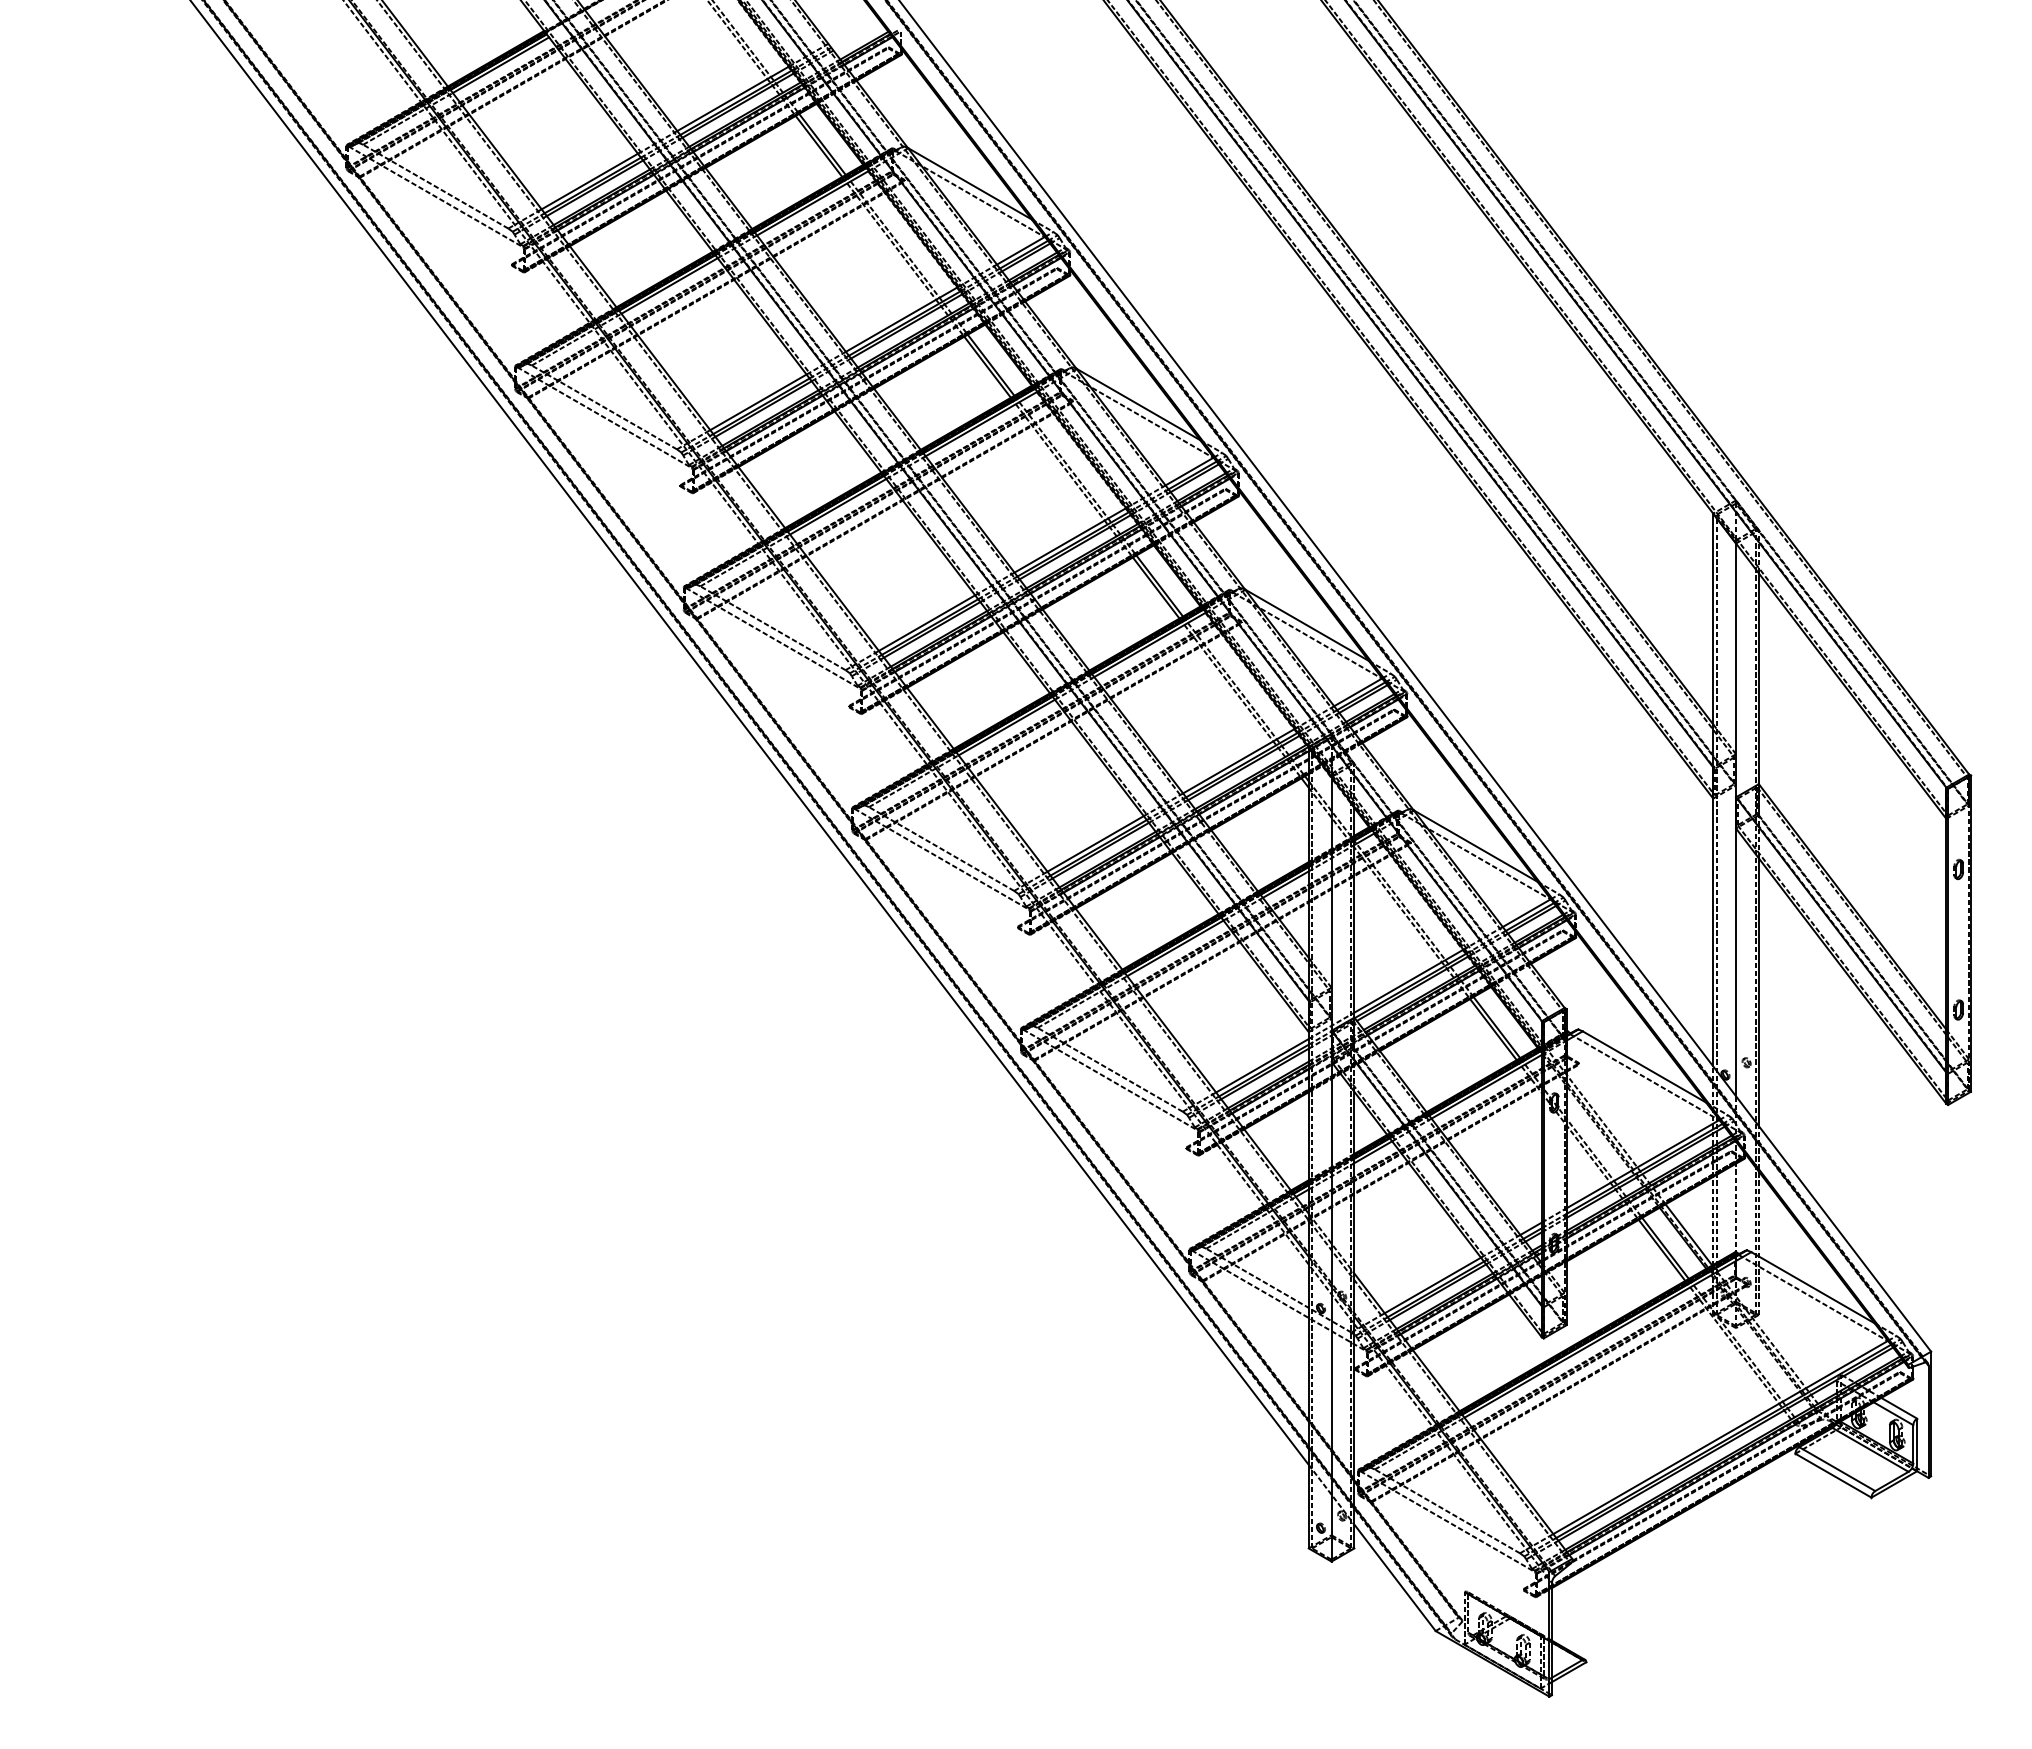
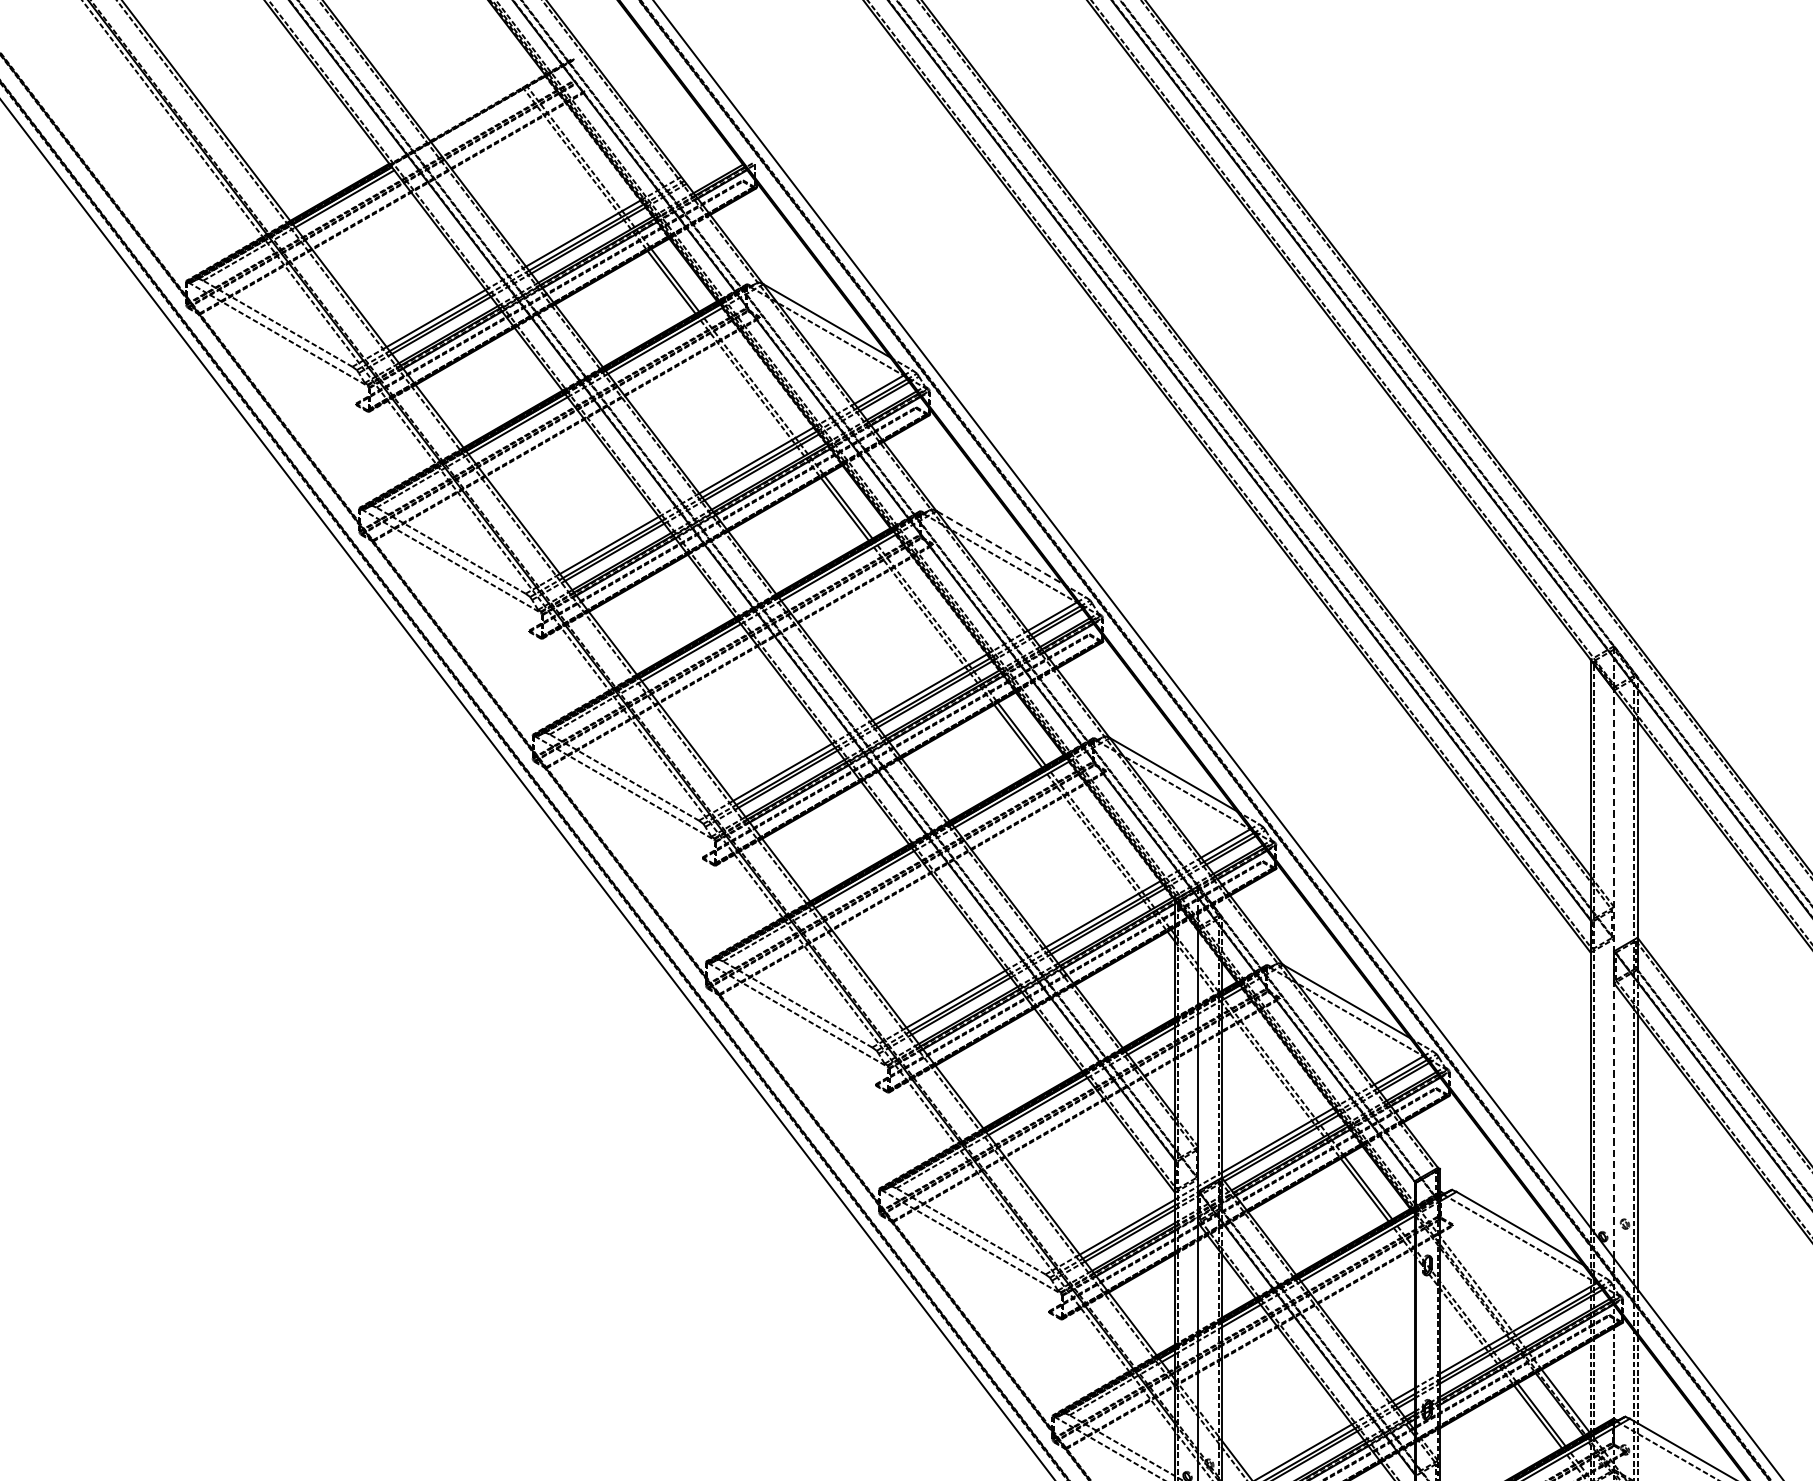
line: (1139, 404) -> (1001, 547), solid -> dashed
line: (1736, 819) -> (1614, 974), solid -> dashed

